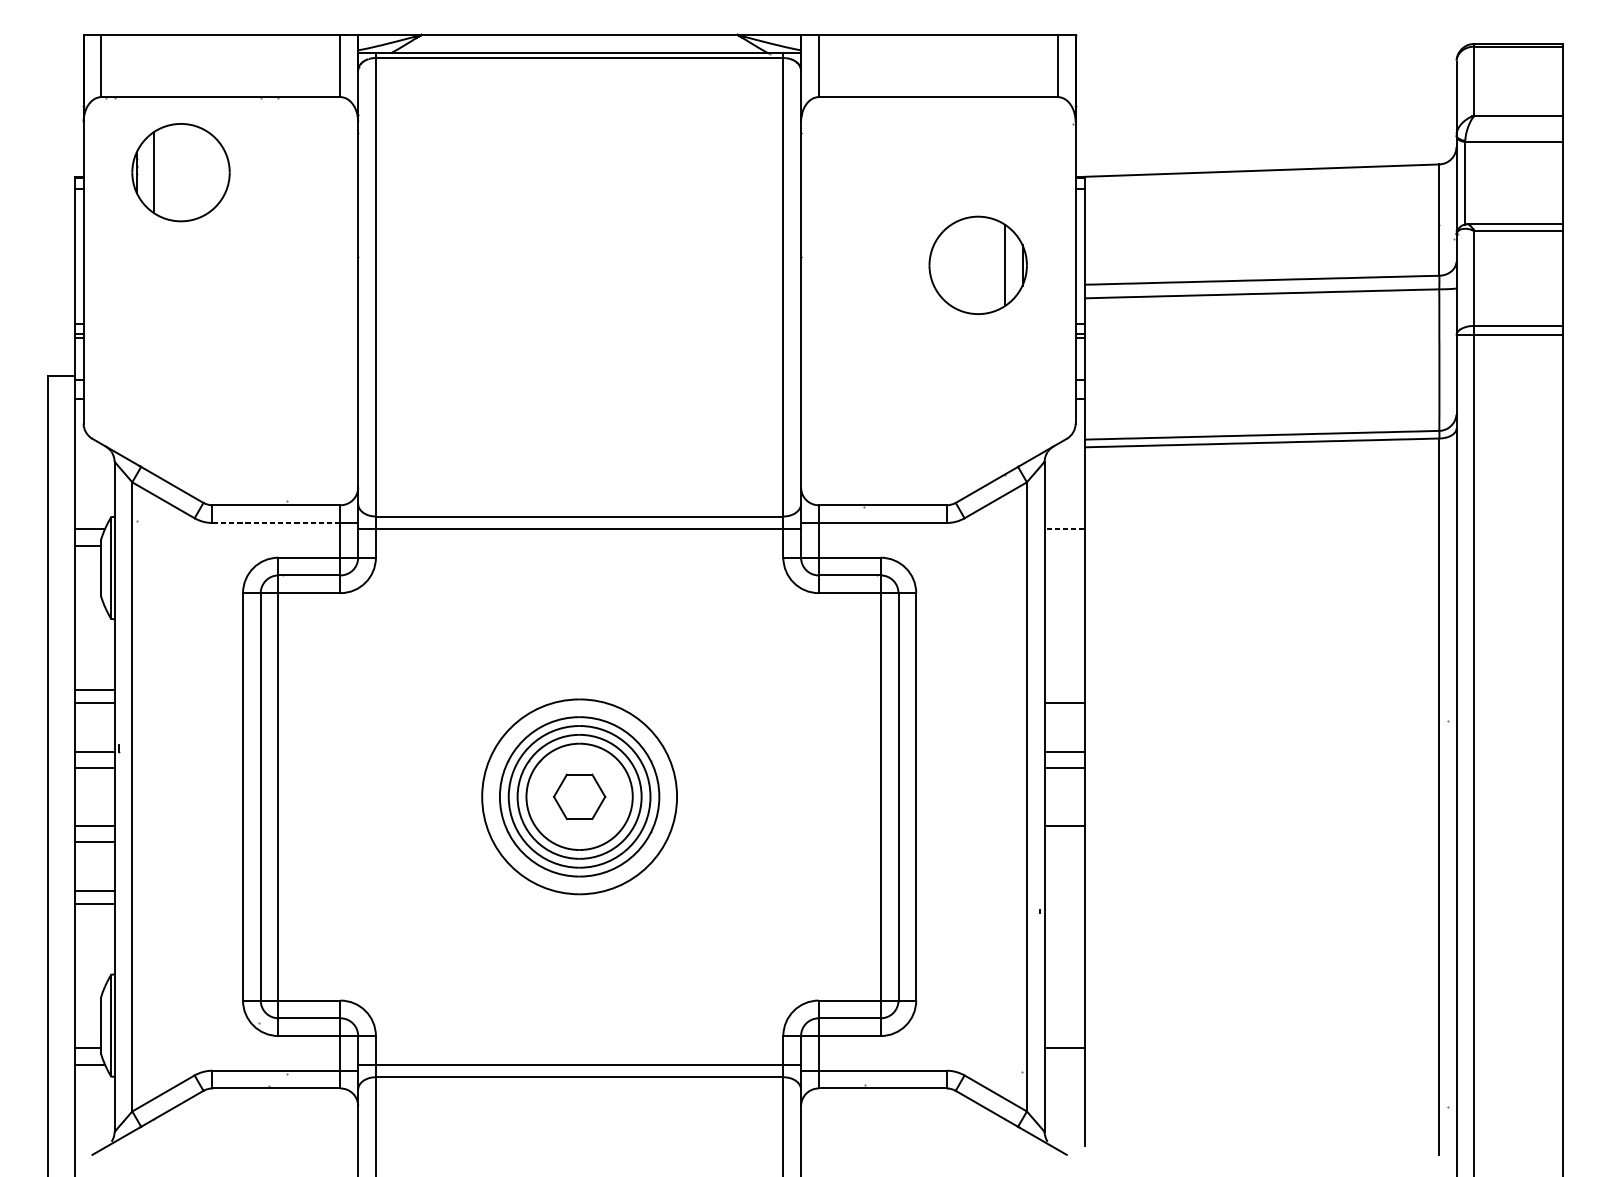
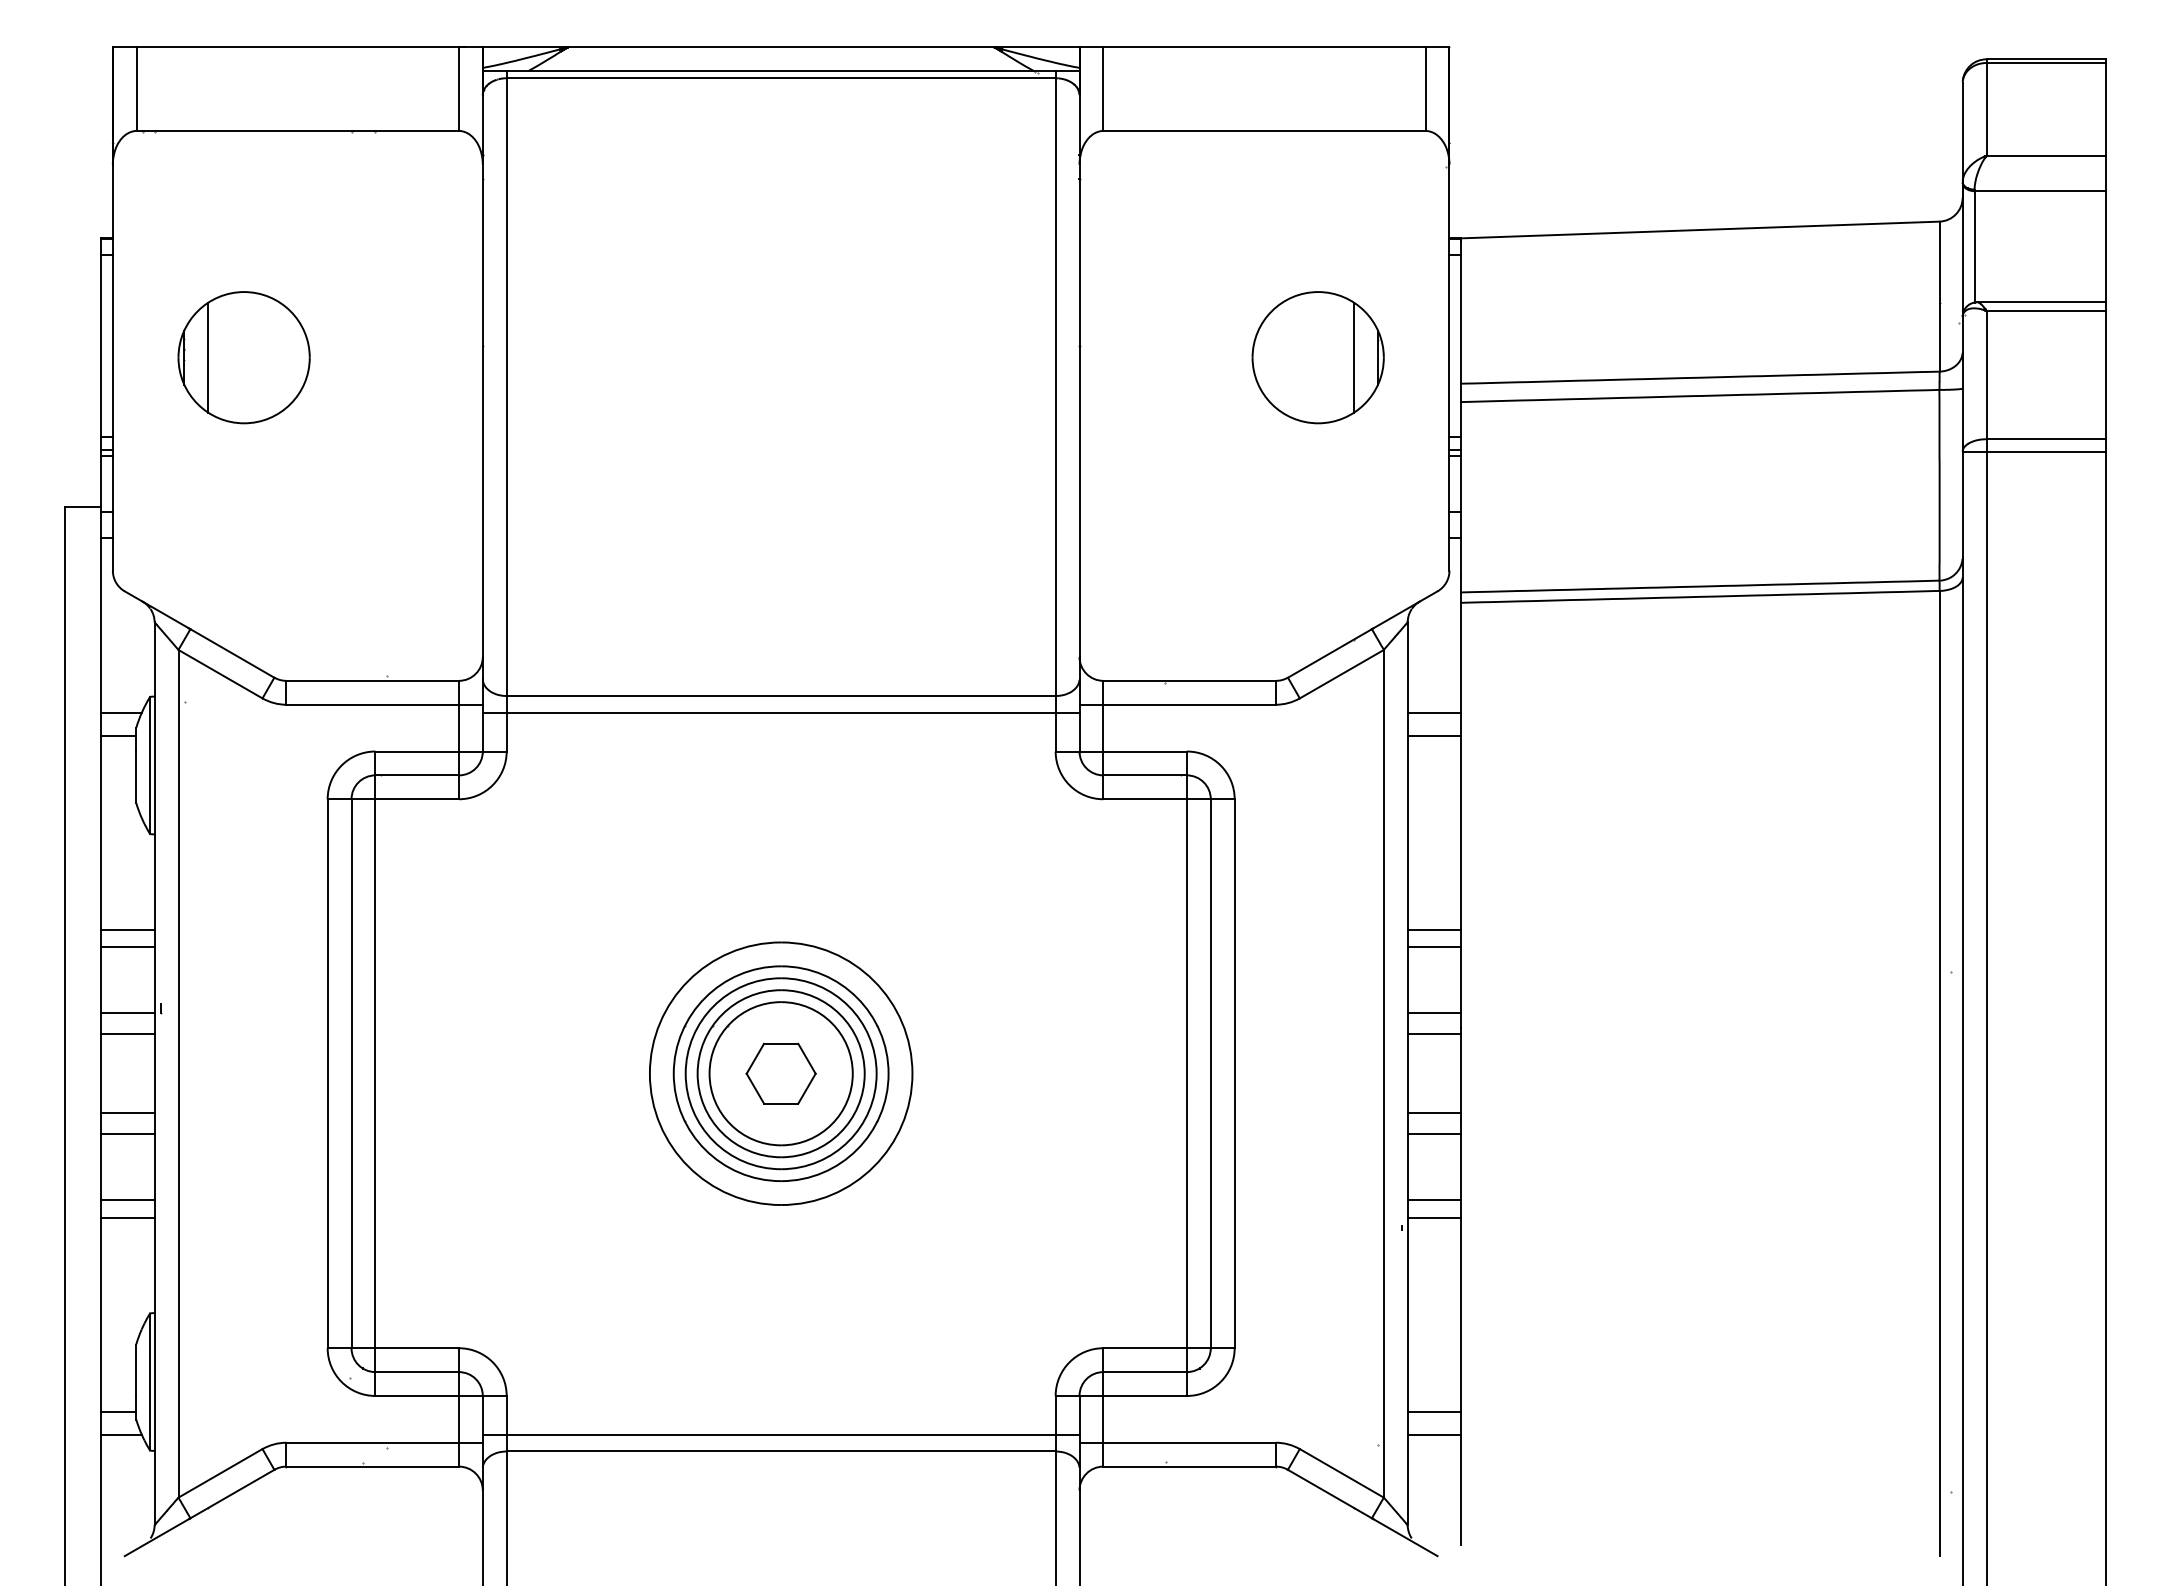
part: (180, 172) -> (243, 357), moved
line: (276, 522) -> (372, 704), dashed -> solid
line: (1064, 528) -> (1434, 712), dashed -> solid
line: (1064, 545) -> (1434, 735), added
line: (1064, 689) -> (1434, 929), added
line: (1064, 841) -> (1434, 1134), added
line: (1064, 890) -> (1434, 1200), added
line: (1064, 903) -> (1434, 1217), added
line: (1064, 1064) -> (1434, 1434), added

